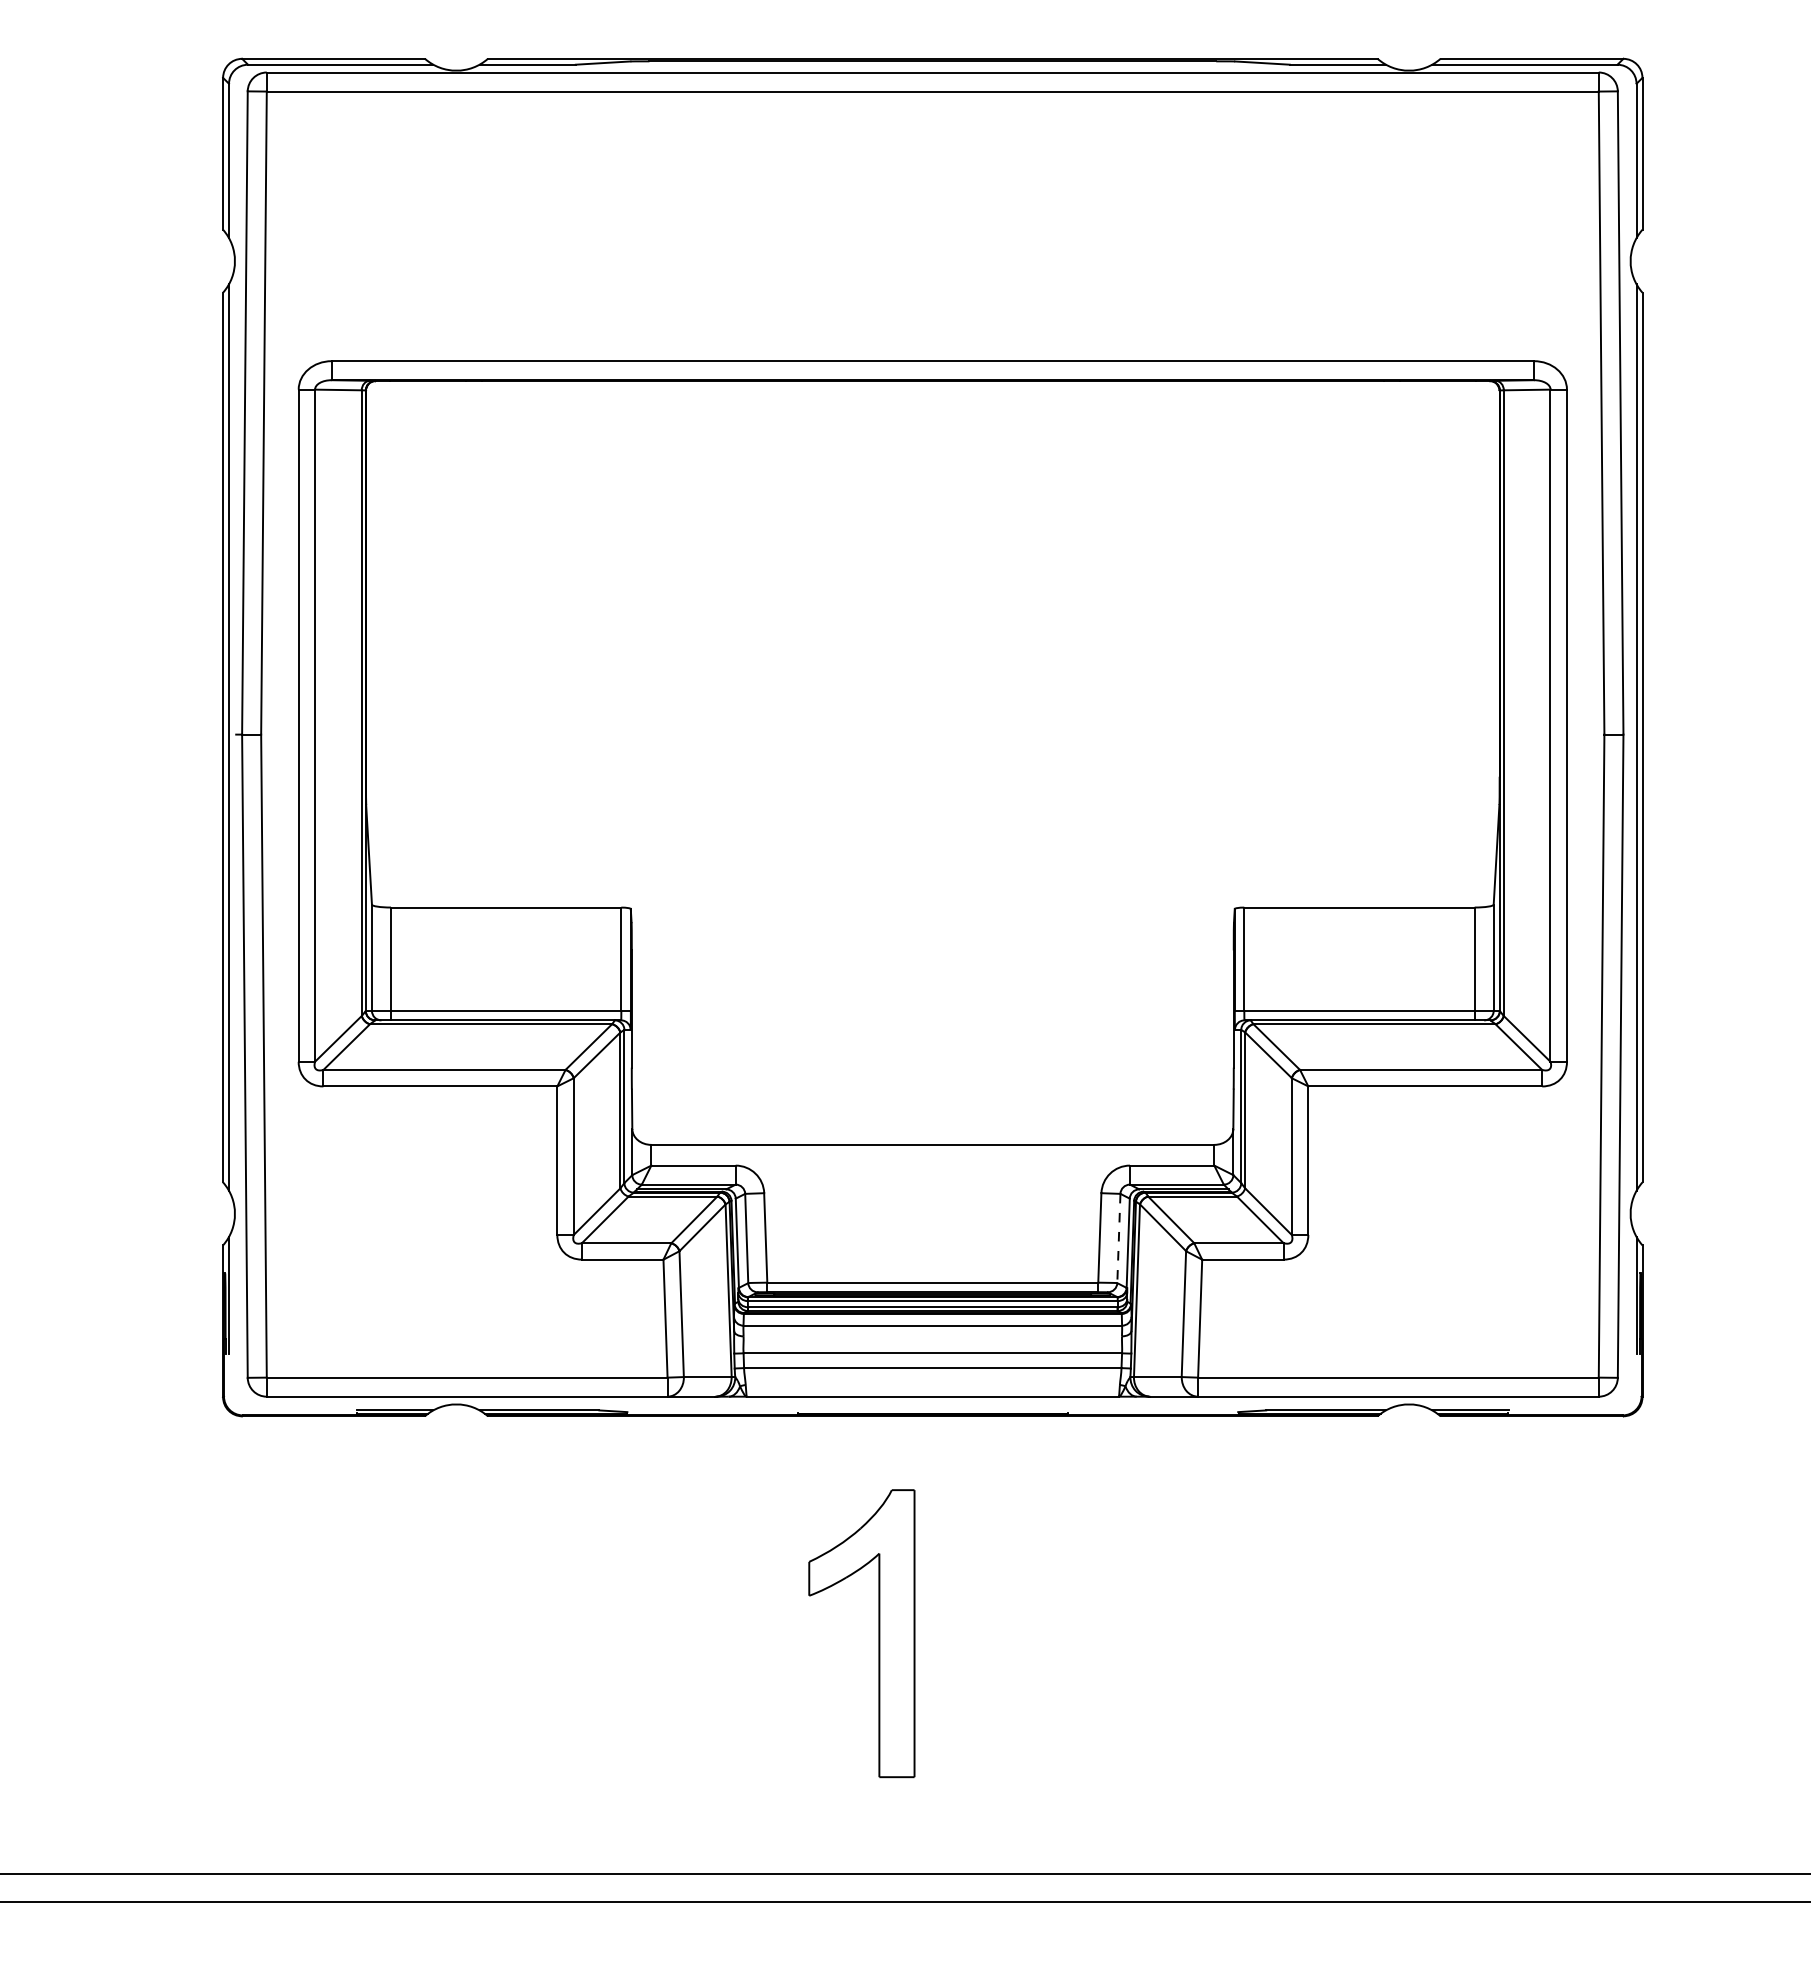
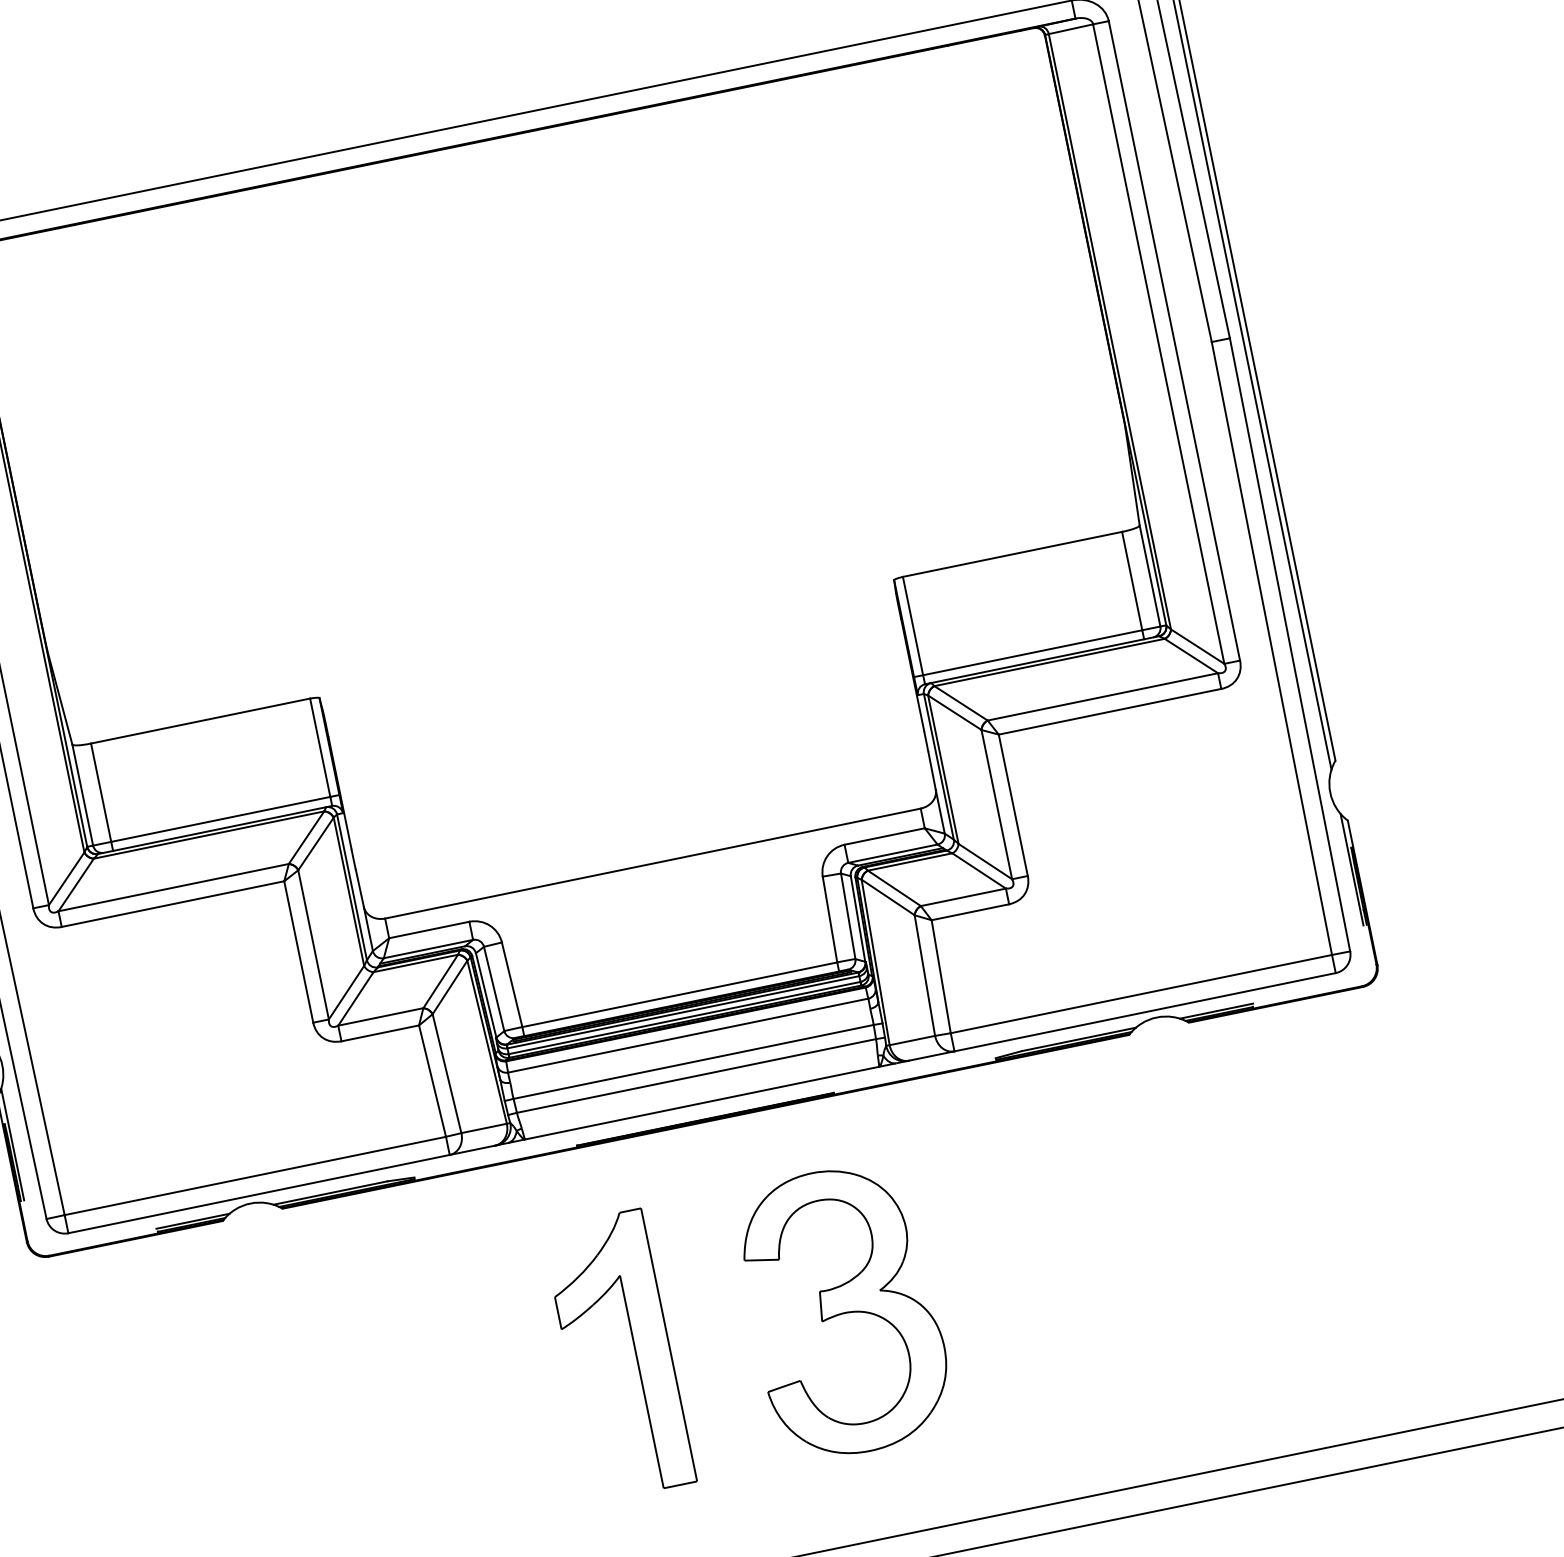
line: (1118, 1238) -> (847, 916), dashed -> solid
part: (878, 1633) -> (634, 1351), moved
part: (1032, 1636) -> (843, 1311), added

